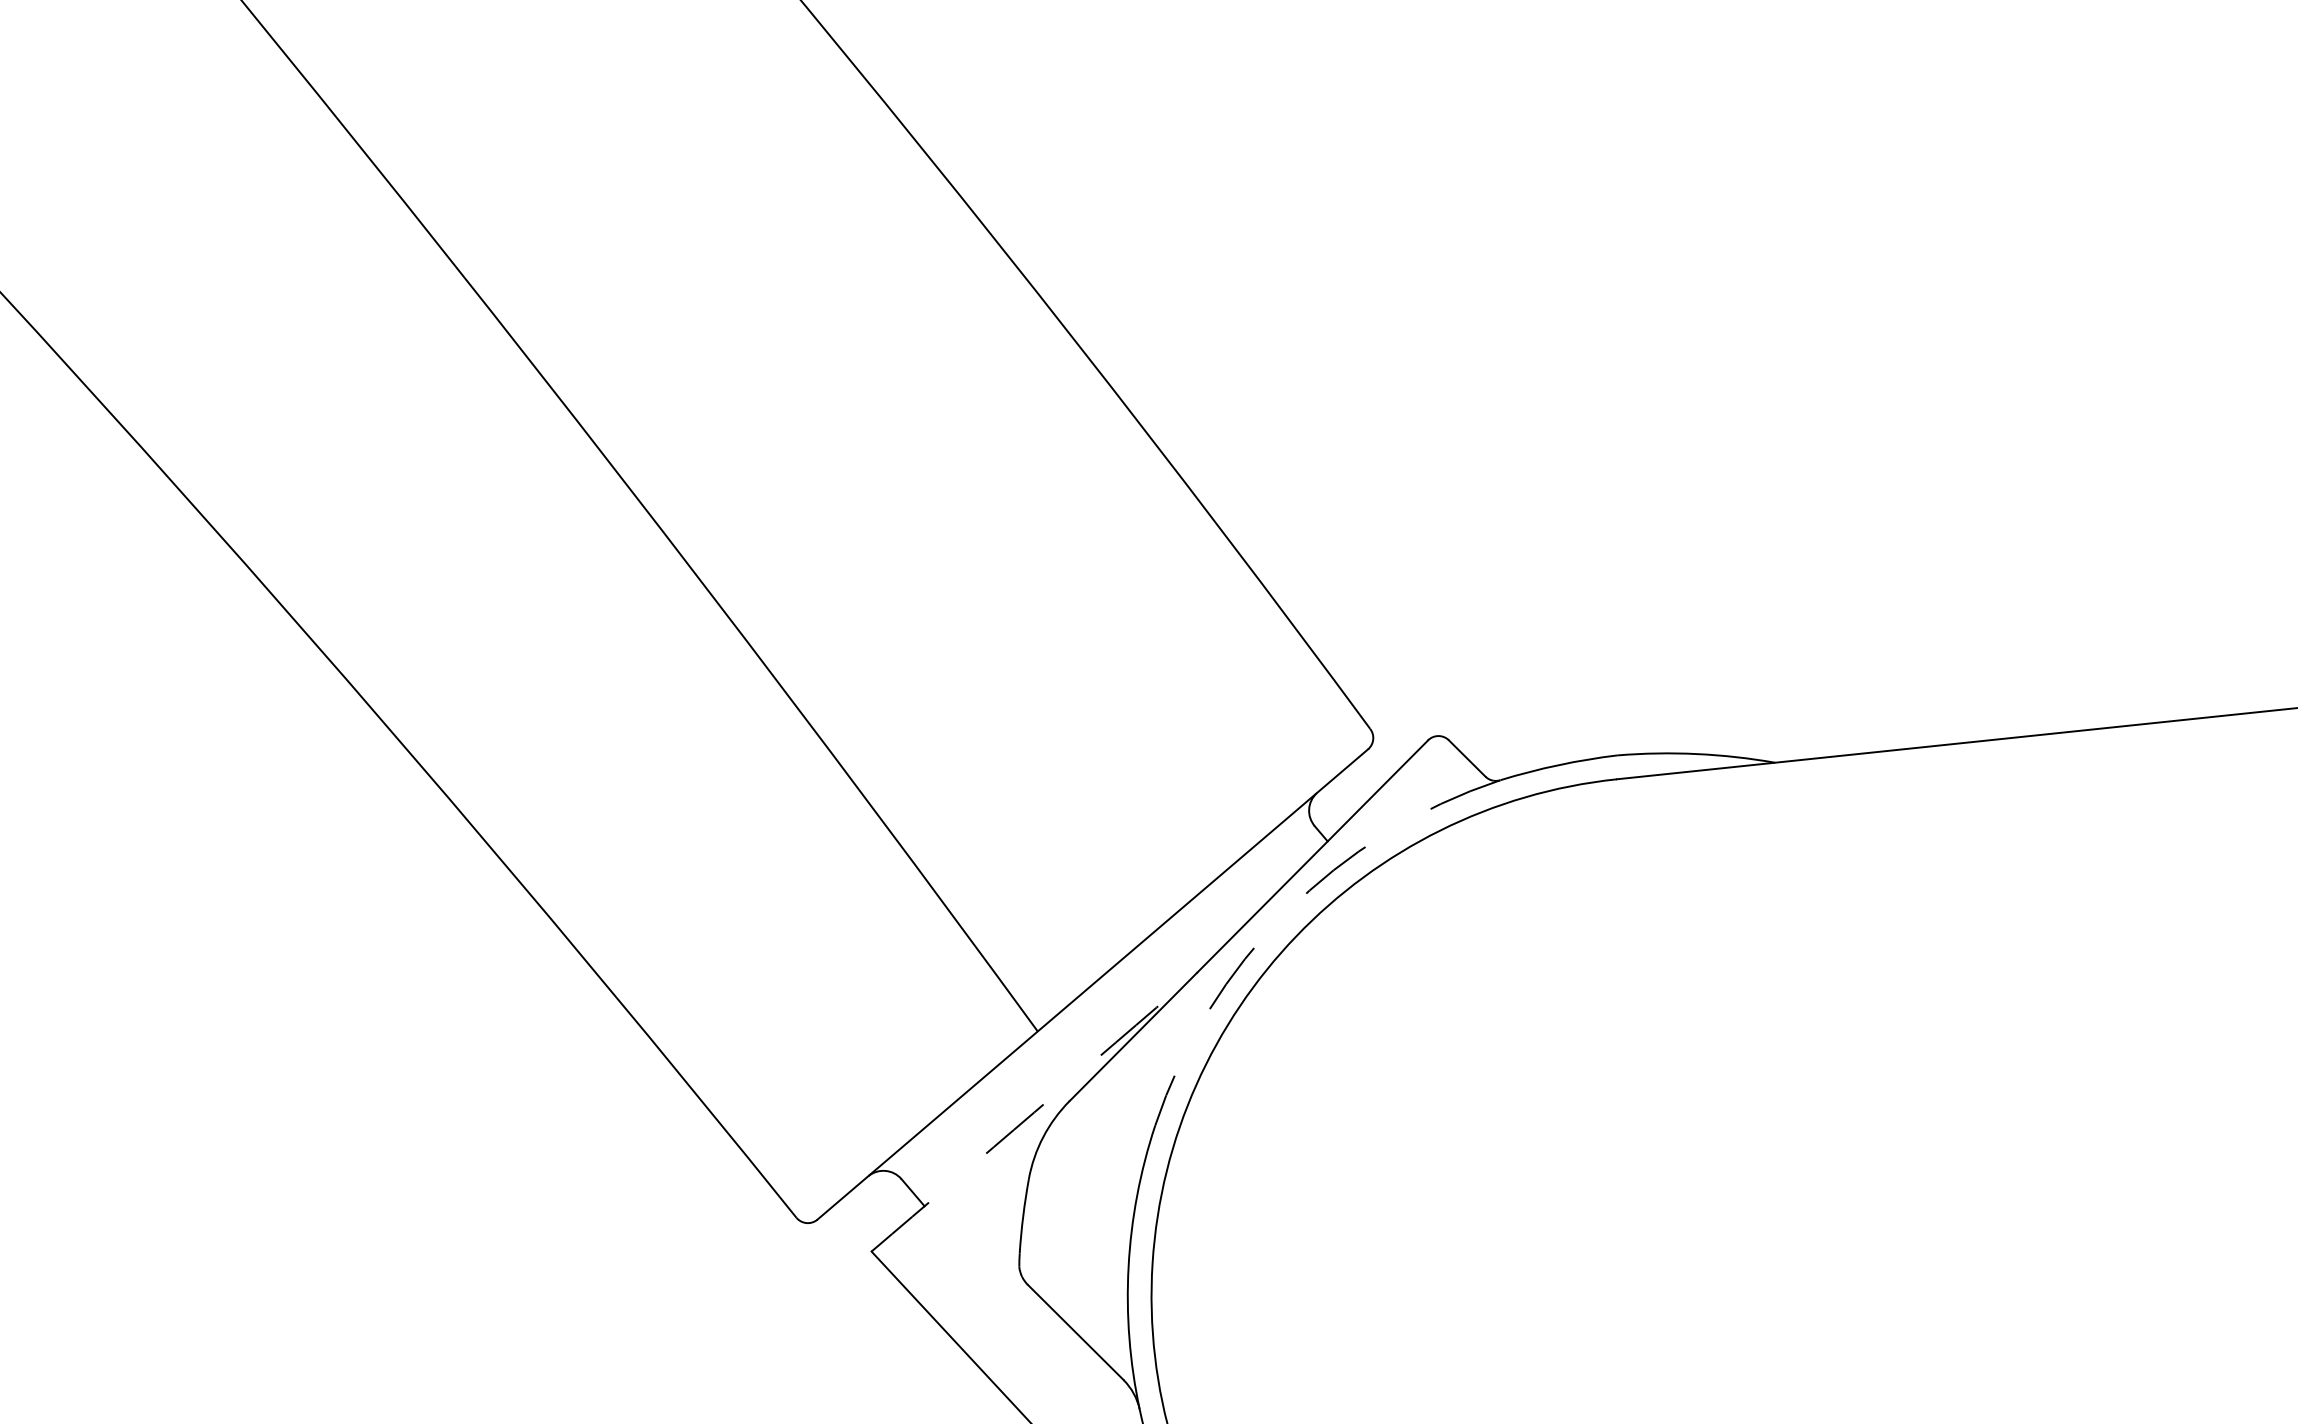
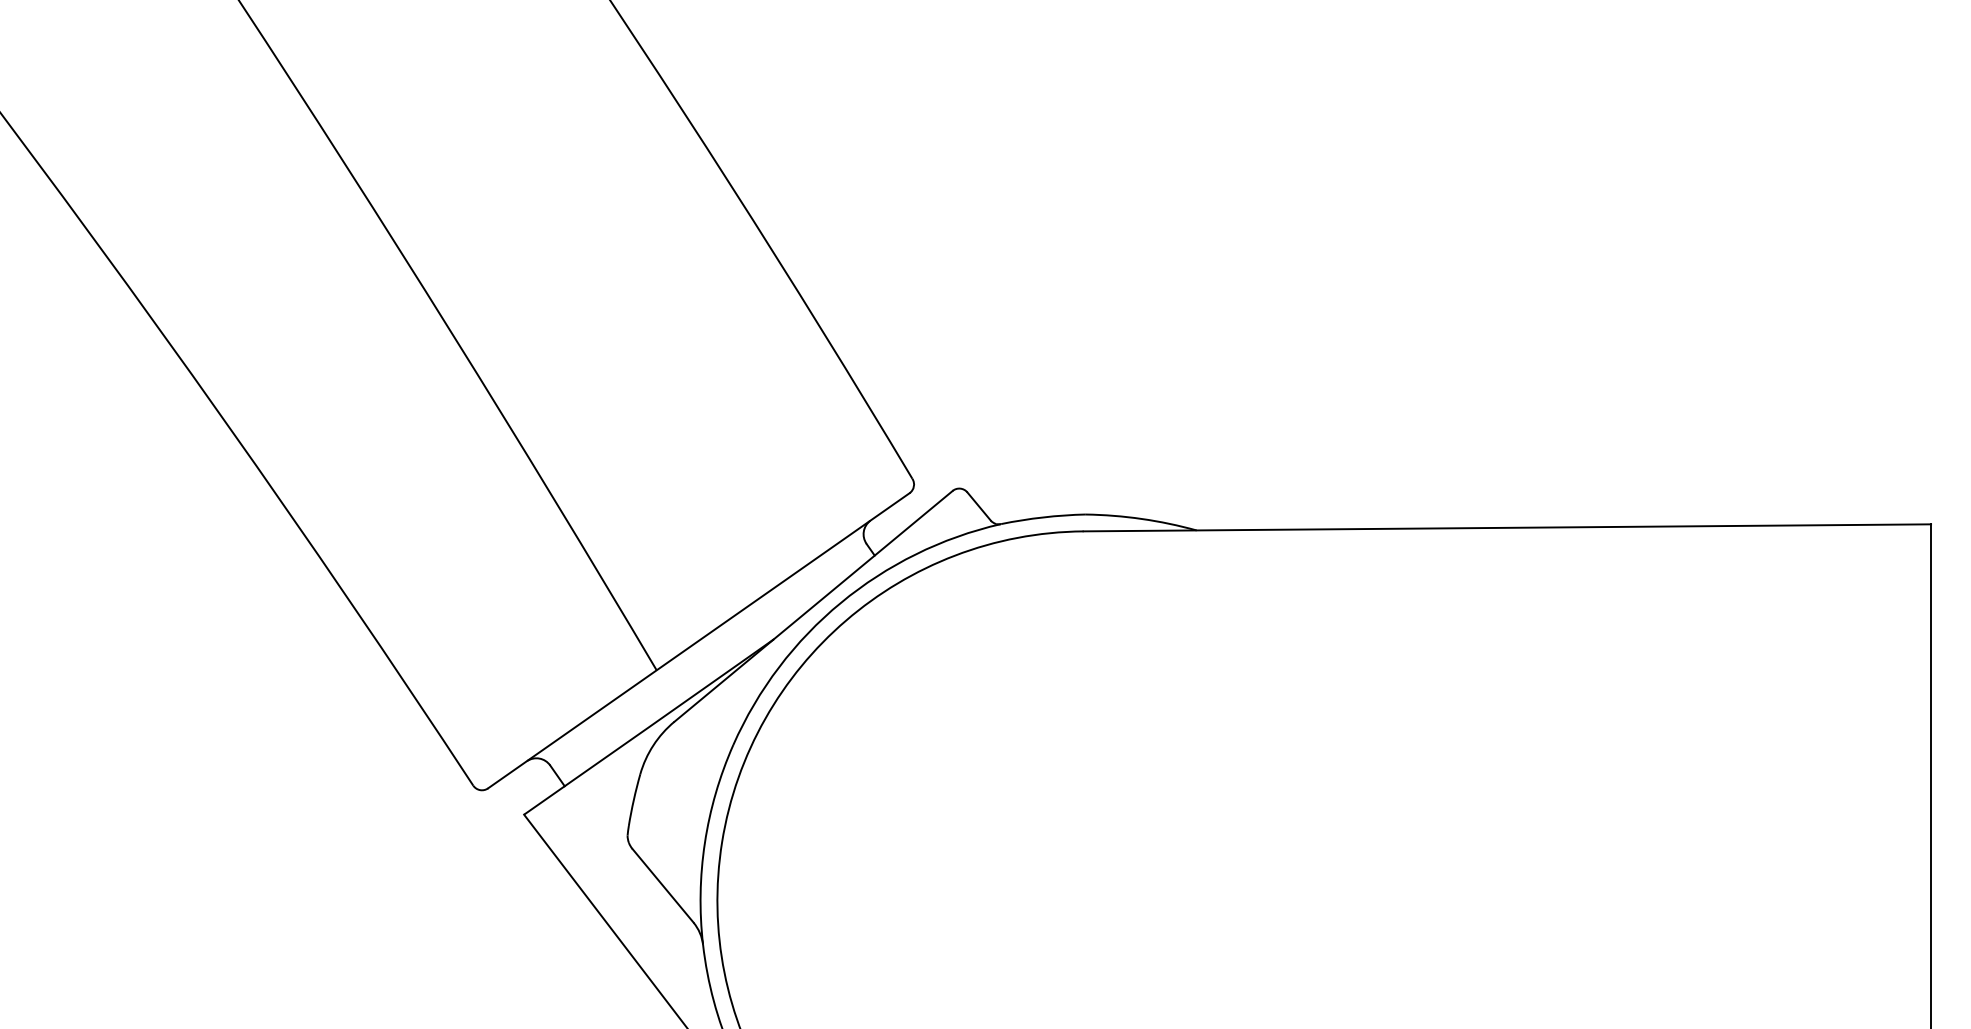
arc: (1286, 911) -> (840, 602), dashed -> solid
arc: (1034, 1112) -> (648, 727), dashed -> solid

